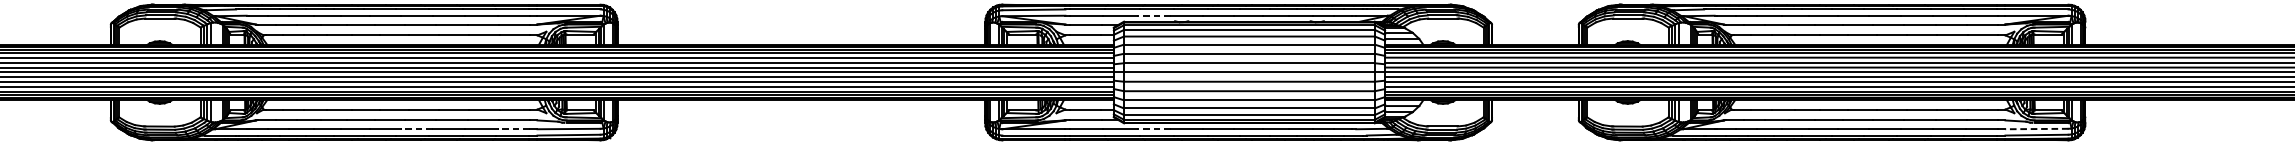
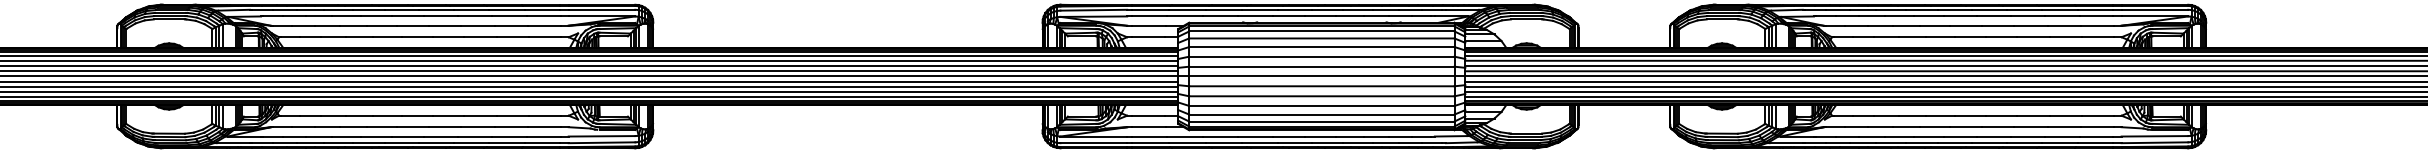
line: (1153, 15) -> (1220, 16), dashed -> solid
line: (417, 129) -> (441, 136), dashed -> solid
line: (513, 129) -> (543, 136), dashed -> solid
line: (1153, 129) -> (1220, 136), dashed -> solid
line: (2036, 129) -> (2154, 136), dashed -> solid

